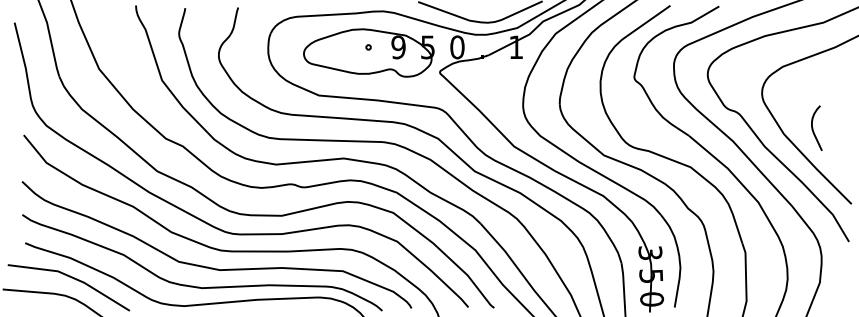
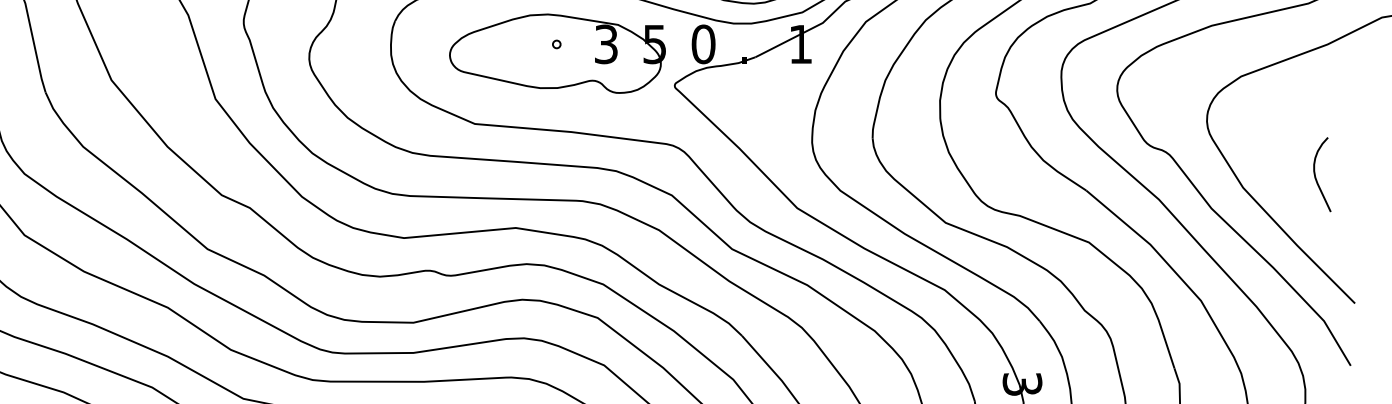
text: (398, 47) -> (606, 44), 9 -> 3
curve: (813, 127) -> (1316, 173), moved

